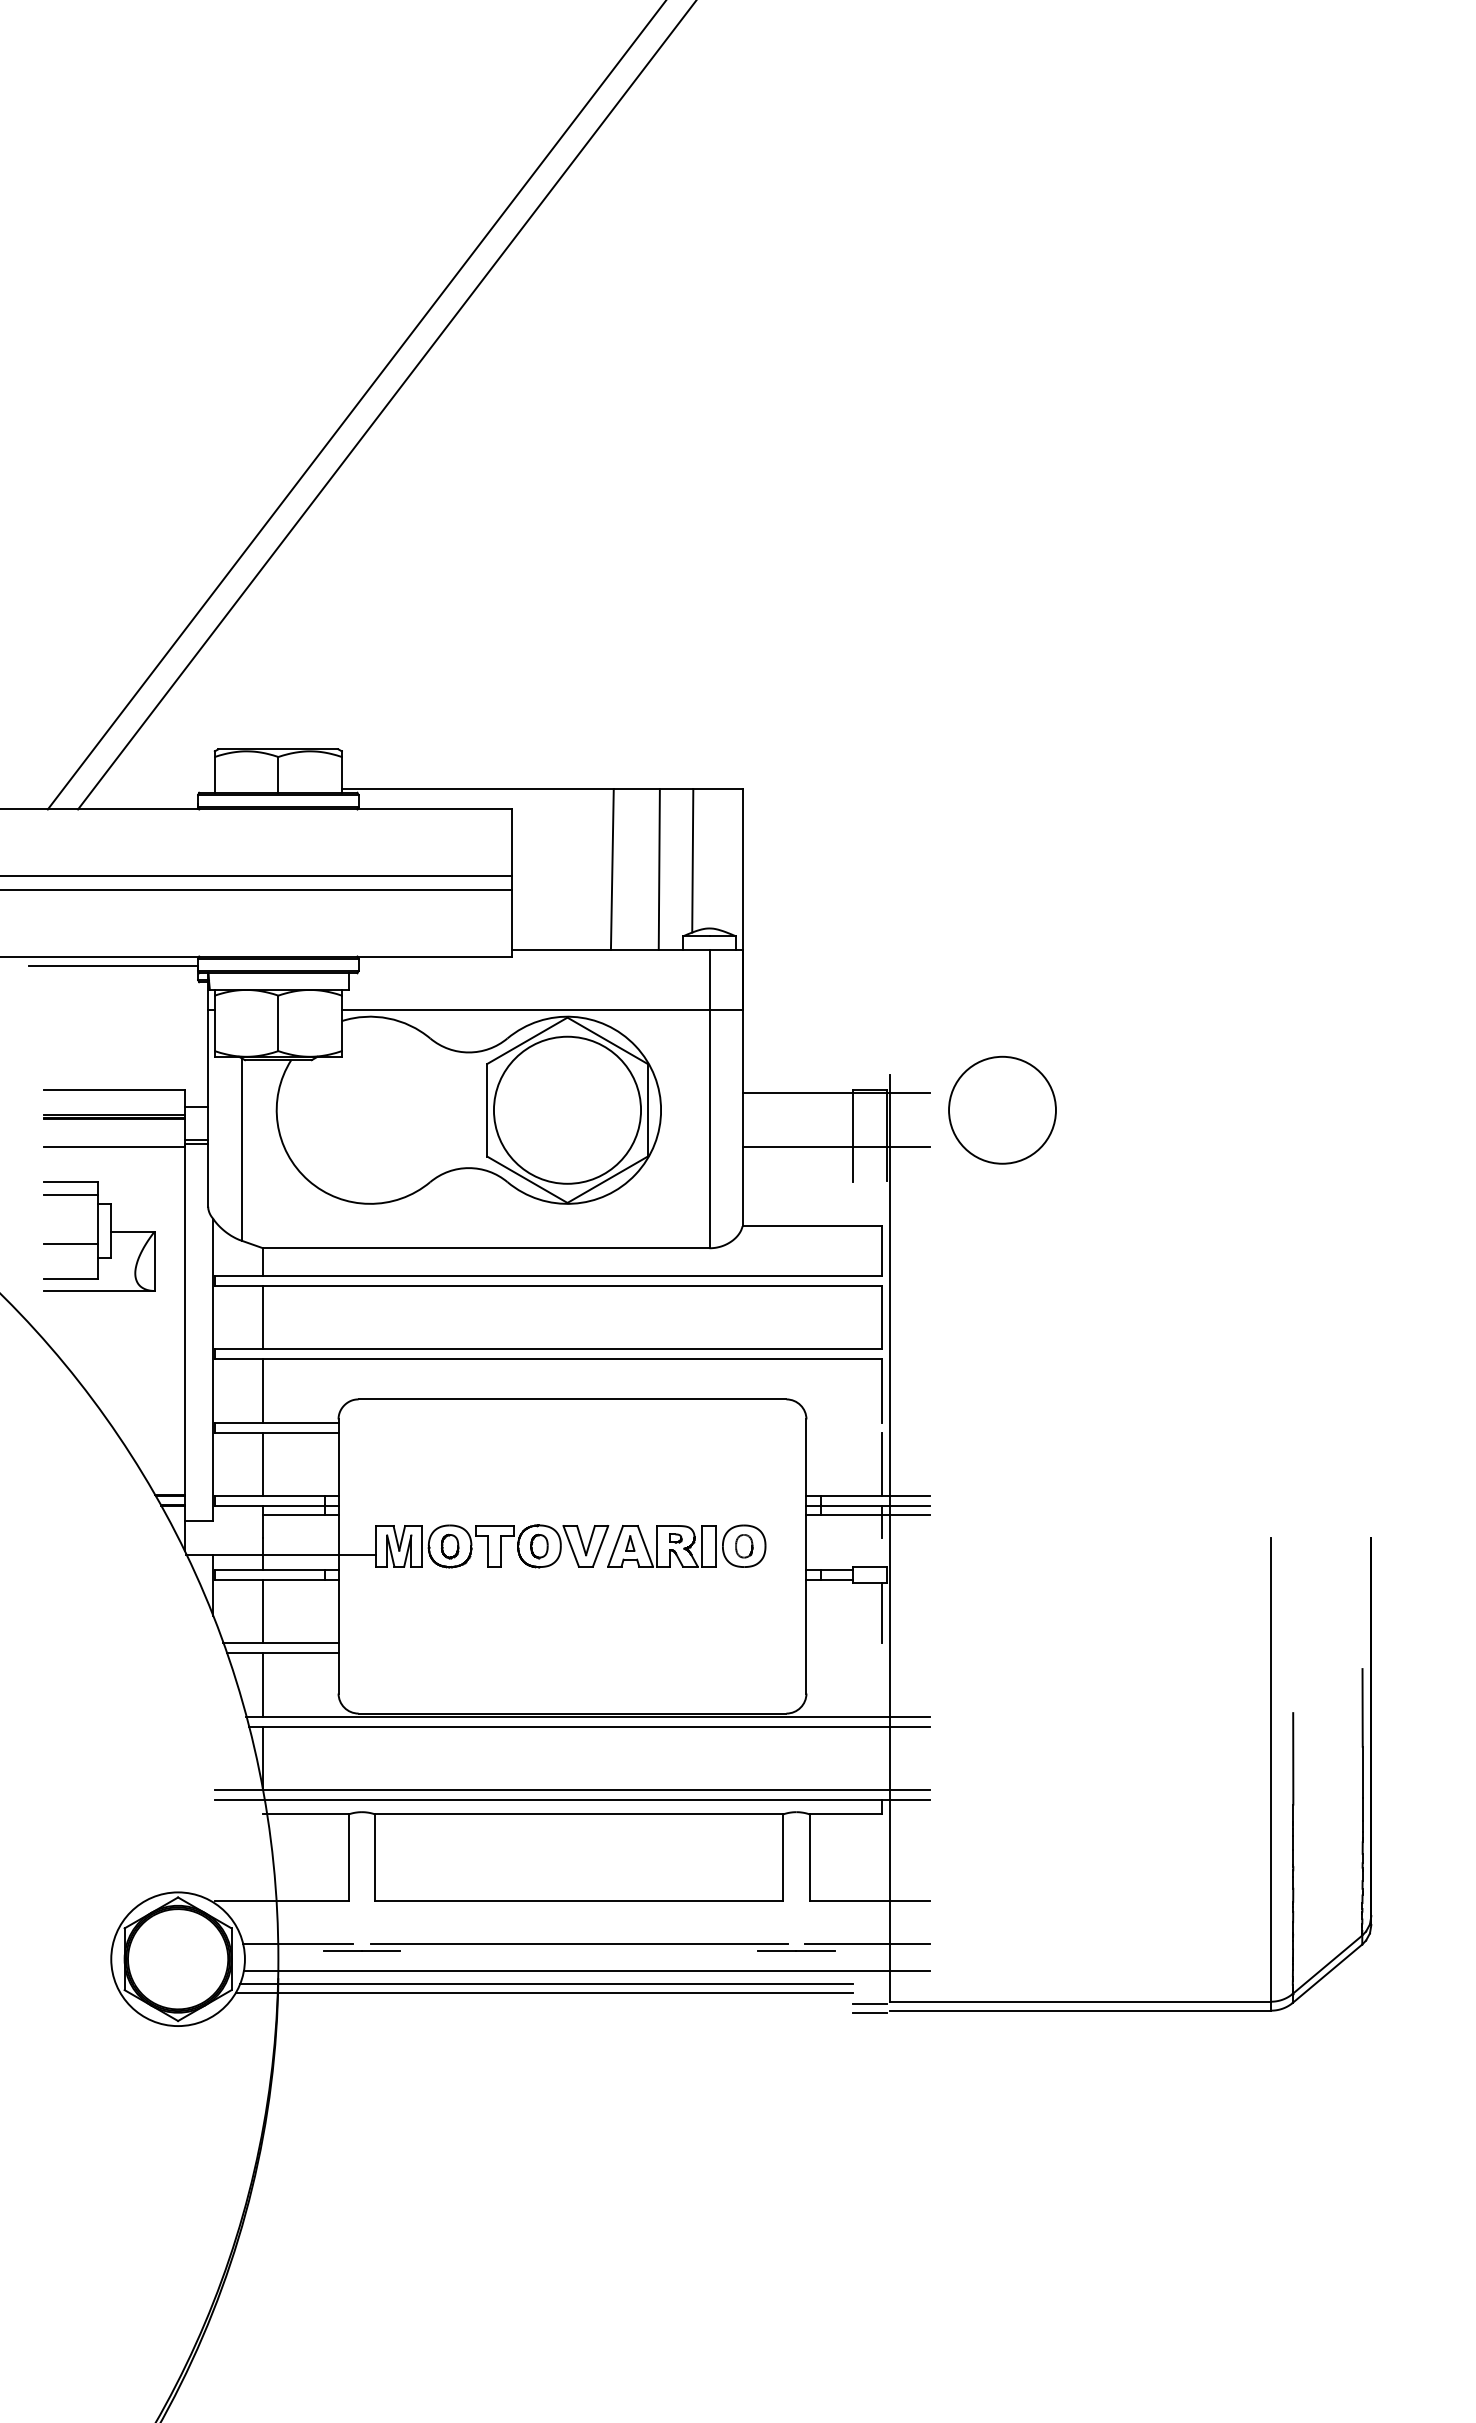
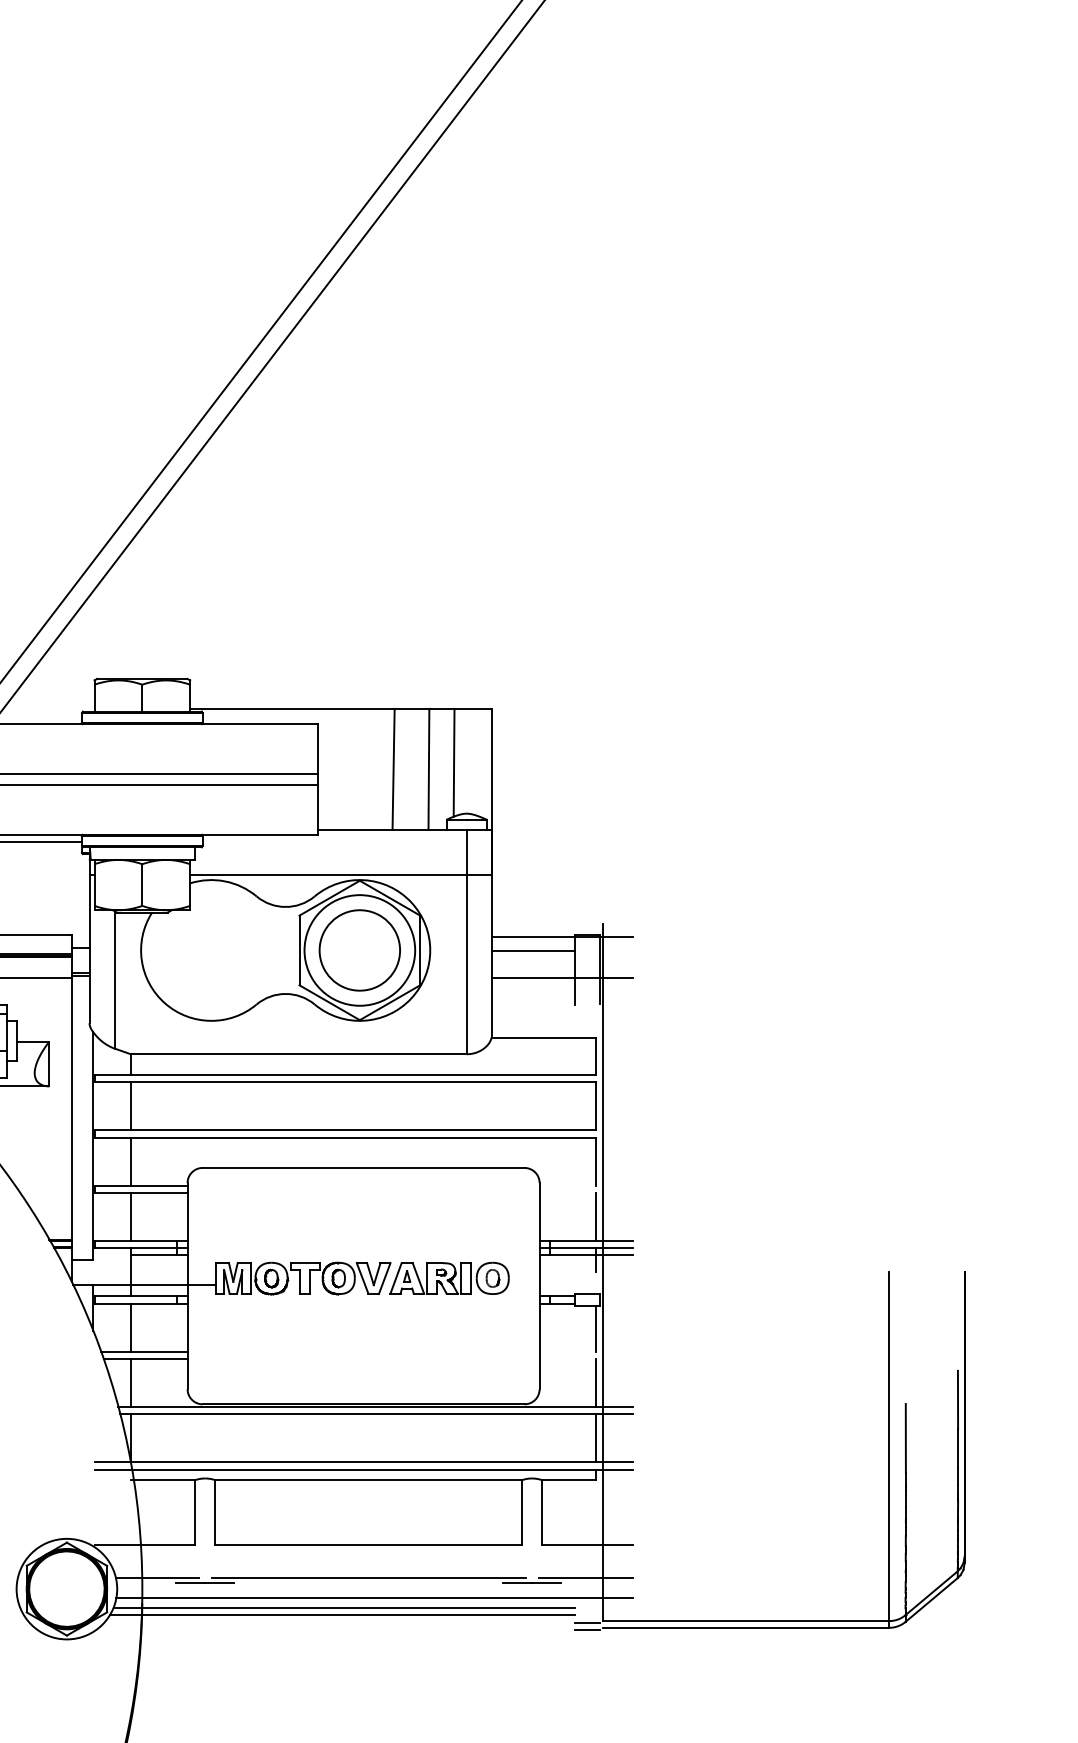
circle: (1002, 1109) -> (359, 949), moved
line: (797, 1110) -> (532, 950), added
line: (881, 1684) -> (596, 1382), added
line: (881, 1758) -> (596, 1438), added

